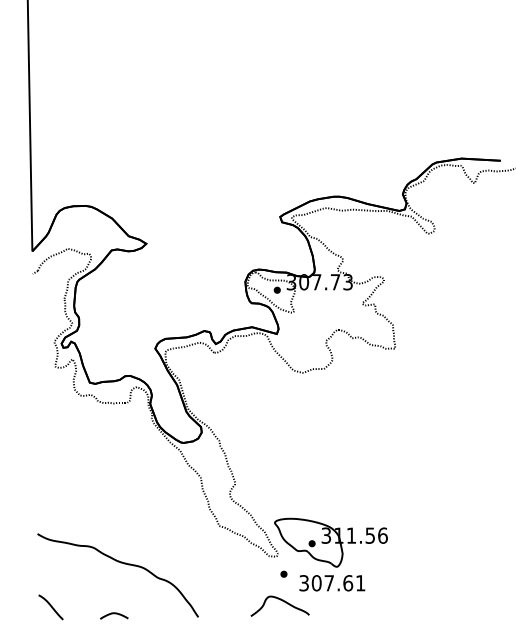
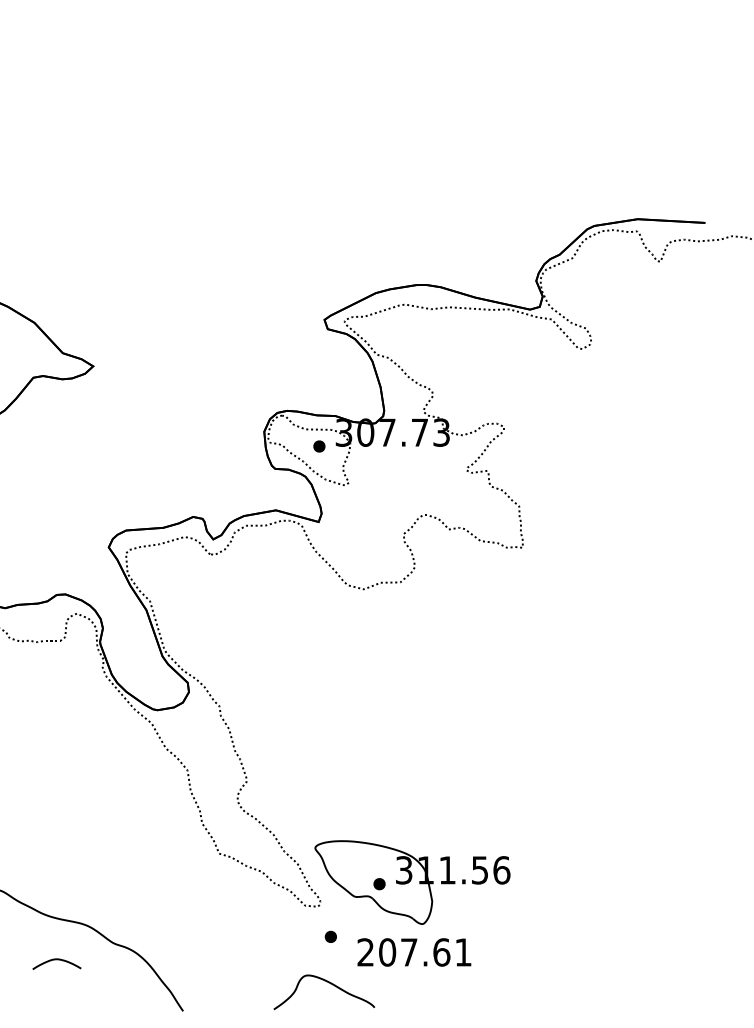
text: (303, 583) -> (364, 952), 307.61 -> 207.61
curve: (114, 614) -> (57, 961), moved

